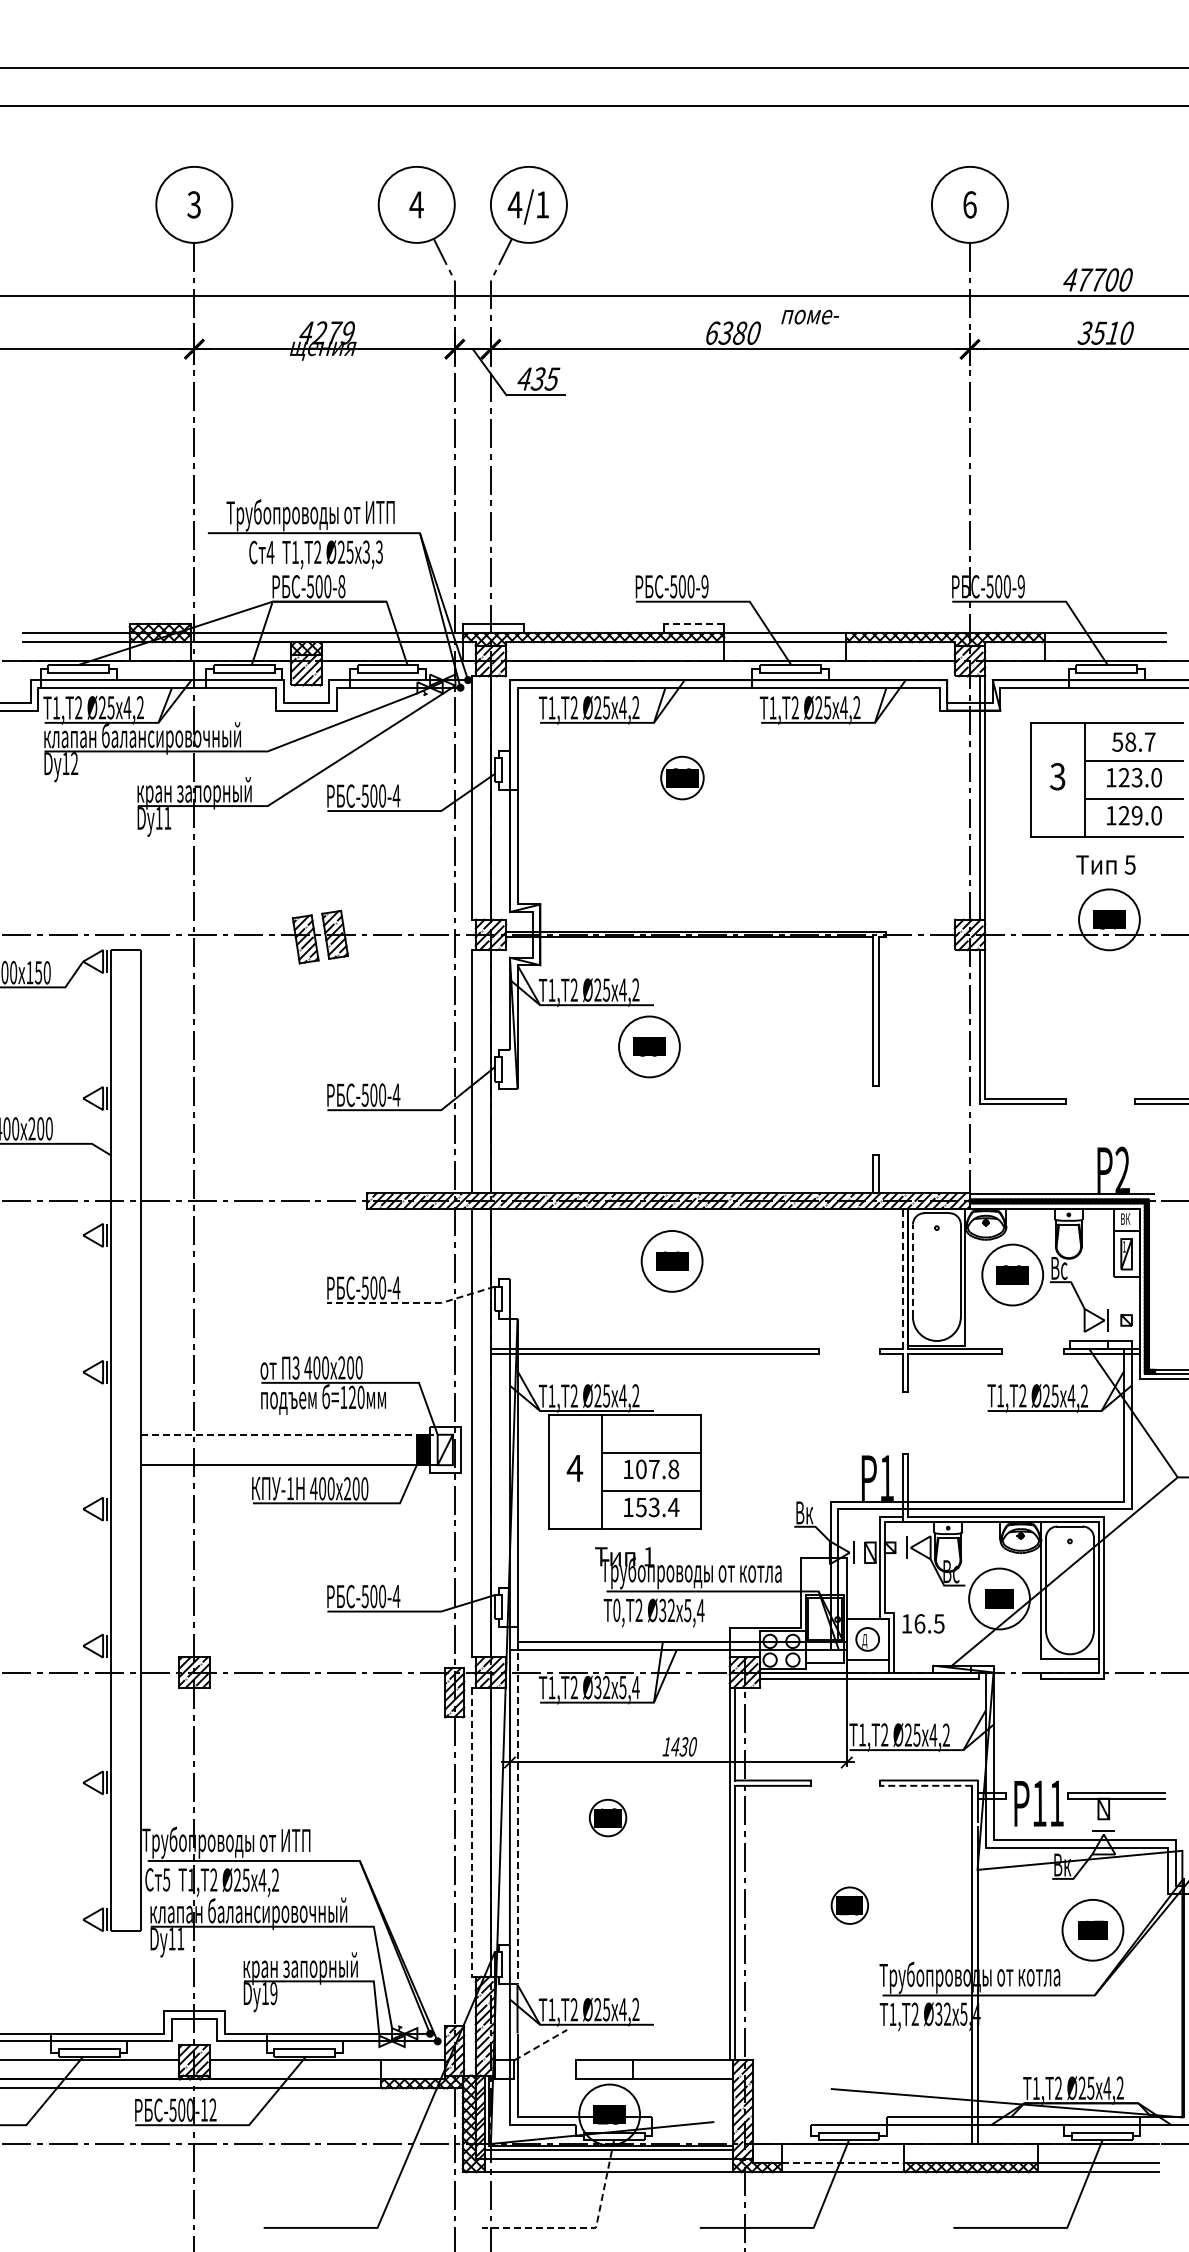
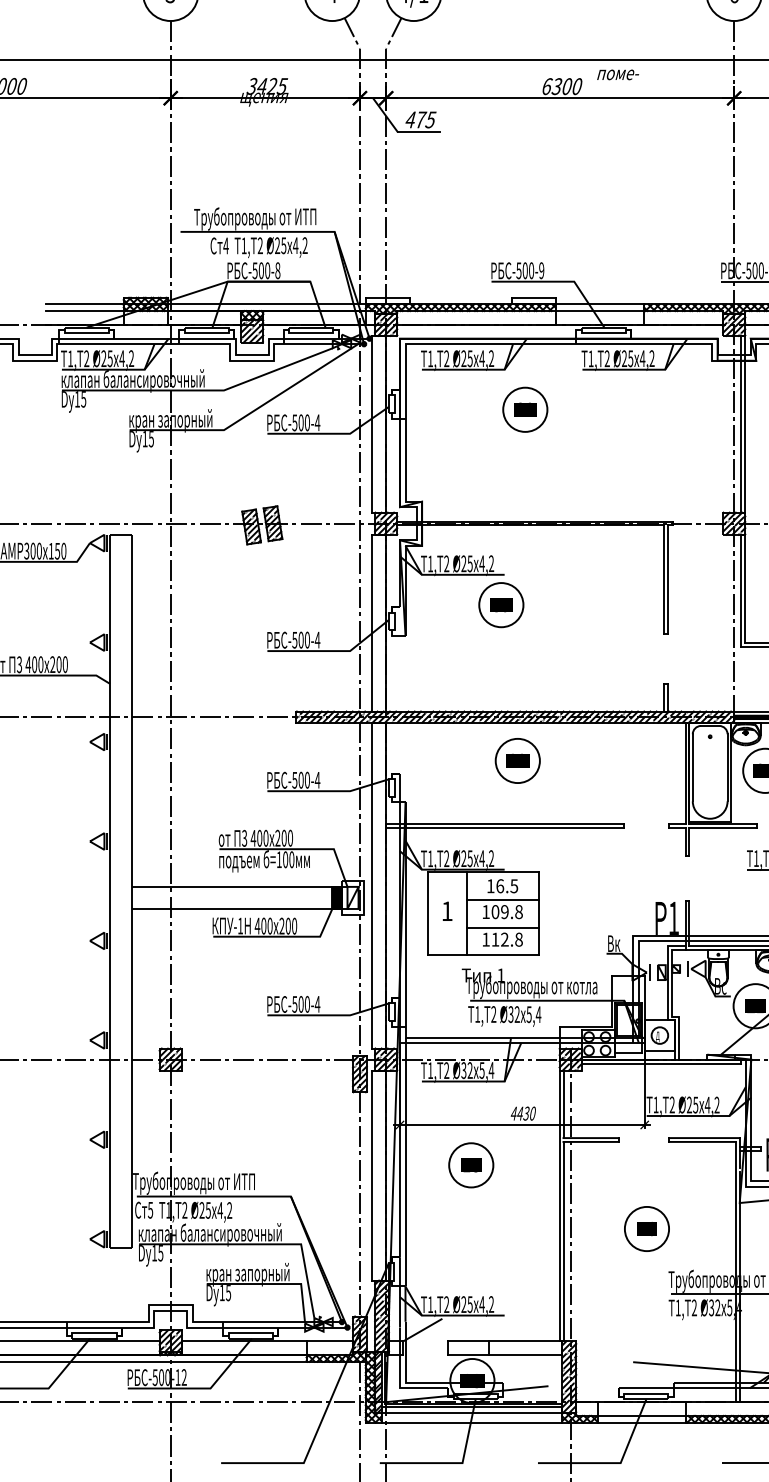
text: (326, 332) -> (266, 86), 4279 -> 3425
text: (739, 333) -> (566, 86), 6380 -> 6300
text: (538, 378) -> (420, 119), 435 -> 475
text: (372, 551) -> (300, 245), 3,3 -> 4,2
line: (693, 623) -> (533, 297), dashed -> solid
text: (74, 763) -> (83, 399), 12 -> 15
circle: (682, 777) -> (525, 409), size x1.43
text: (167, 818) -> (151, 439), 11 -> 15
line: (912, 1270) -> (692, 767), dashed -> solid
line: (903, 1278) -> (685, 773), dashed -> solid
line: (412, 1303) -> (329, 791), dashed -> solid
text: (352, 1397) -> (285, 859), =120 -> =100
line: (289, 1434) -> (239, 886), dashed -> solid
text: (574, 1468) -> (446, 911), 4 -> 1
text: (654, 1469) -> (505, 912), 107.8 -> 109.8
text: (657, 1507) -> (507, 939), 153.4 -> 112.8
text: (616, 1610) -> (477, 1014), 0, -> 1,
text: (923, 1623) -> (502, 885), moved
text: (666, 1746) -> (513, 1113), 1430 -> 4430
line: (925, 1785) -> (701, 1141), dashed -> solid
line: (517, 1813) -> (405, 1162), dashed -> solid
circle: (607, 1817) -> (470, 1164), size x1.67
line: (471, 1832) -> (372, 1175), dashed -> solid
circle: (849, 1905) -> (646, 1228), size x1.67
text: (180, 1938) -> (160, 1252), 11 -> 15
text: (273, 1993) -> (228, 1292), 19 -> 15
line: (541, 2044) -> (422, 1329), dashed -> solid
line: (842, 2163) -> (641, 1416), dashed -> solid
line: (584, 2227) -> (454, 1462), dashed -> solid

